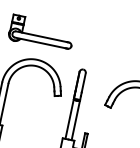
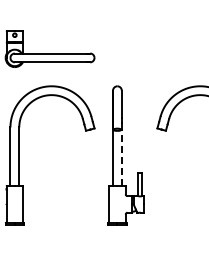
line: (75, 120) -> (121, 157), solid -> dashed

